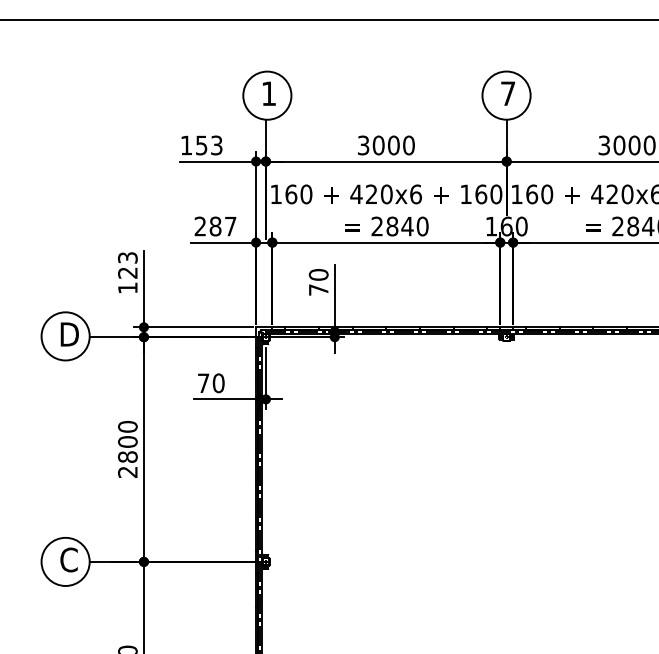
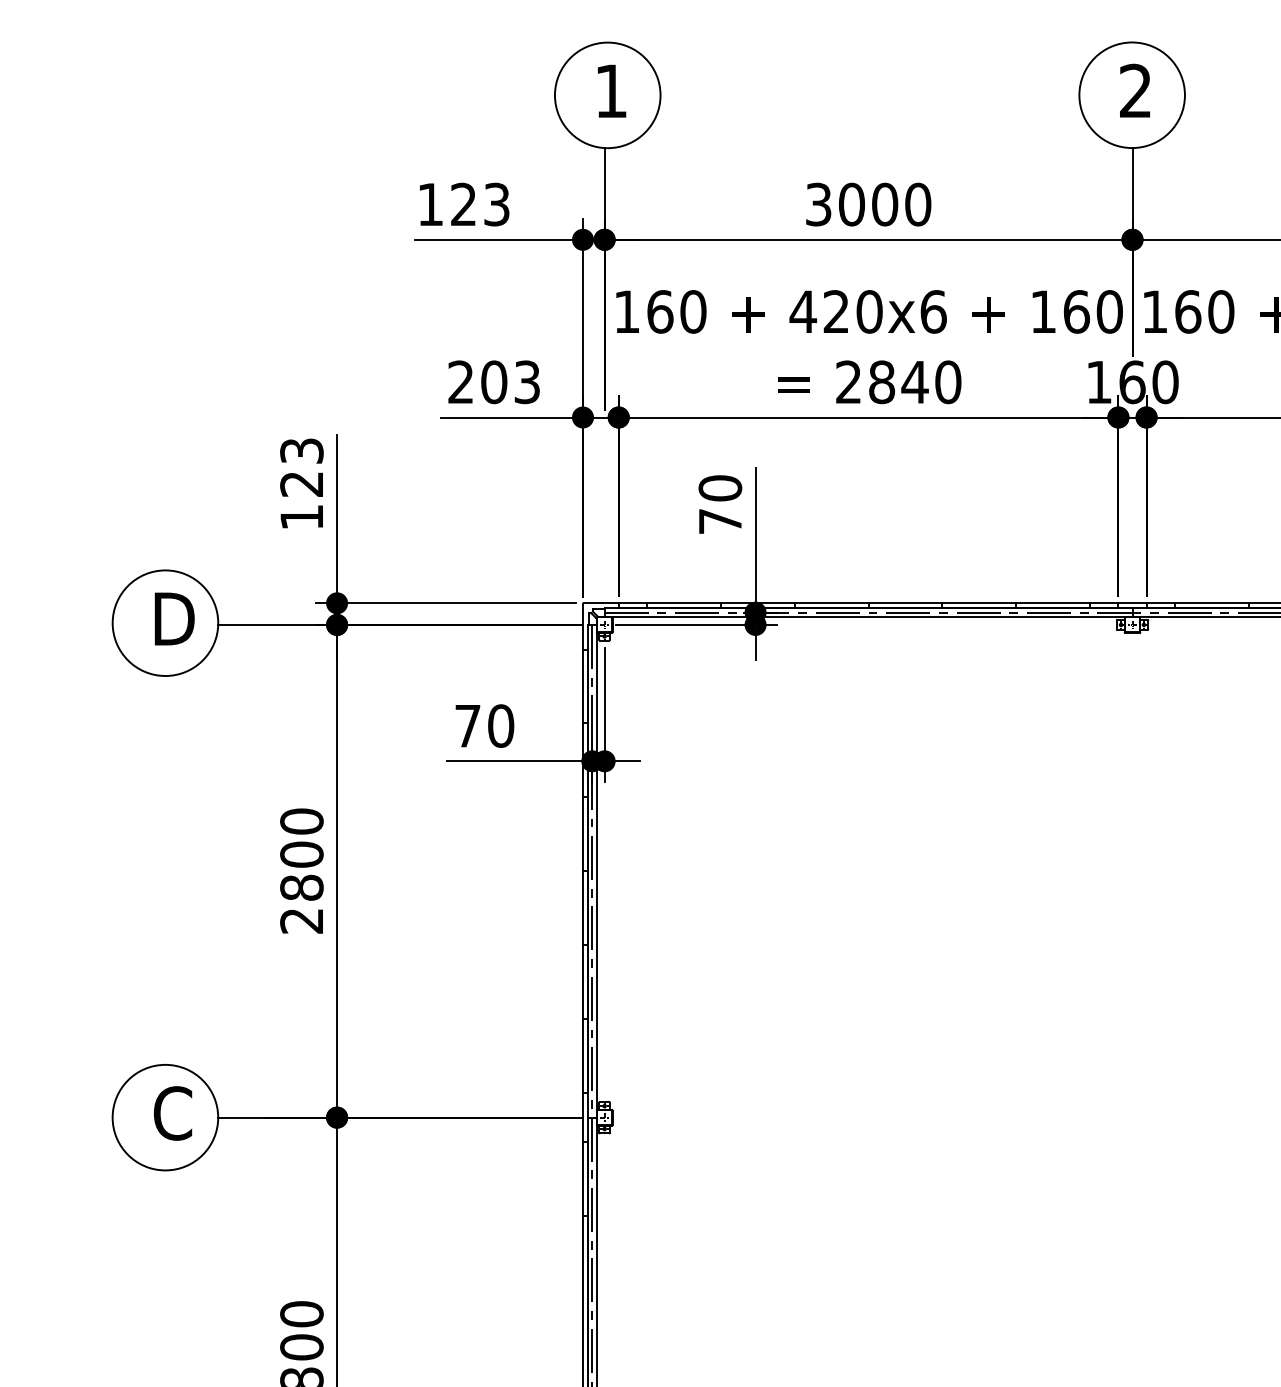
text: (508, 93) -> (1136, 90), 7 -> 2
text: (201, 145) -> (463, 204), 153 -> 123
text: (222, 226) -> (509, 382), 287 -> 203

